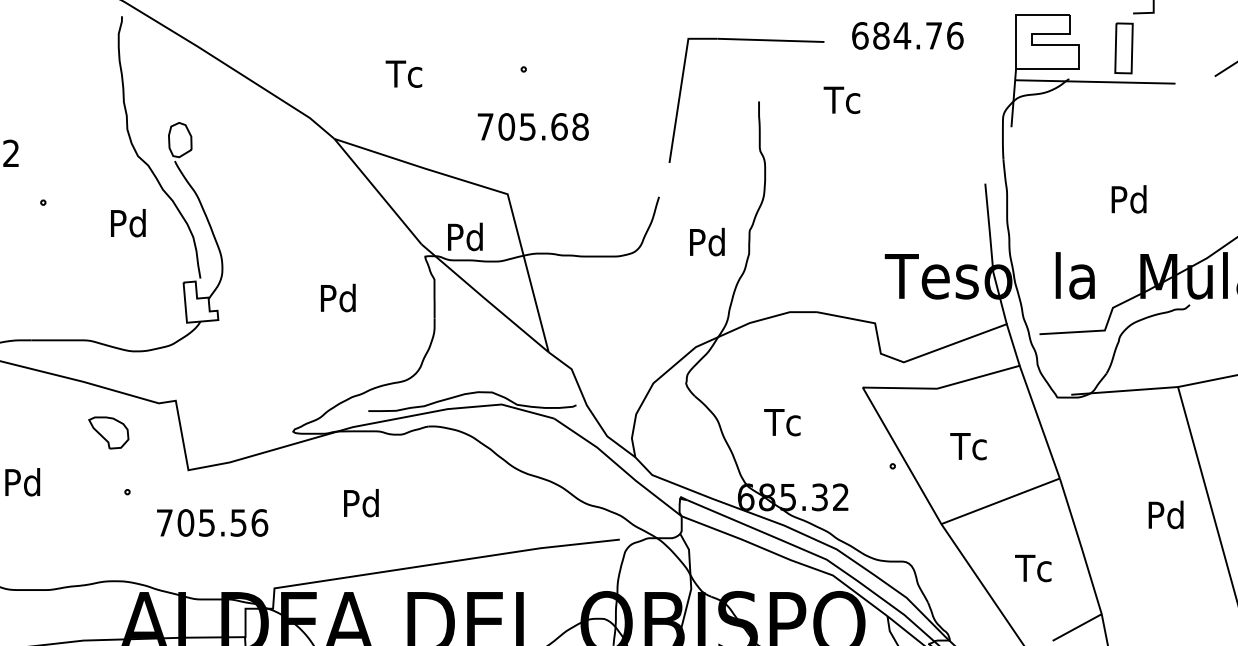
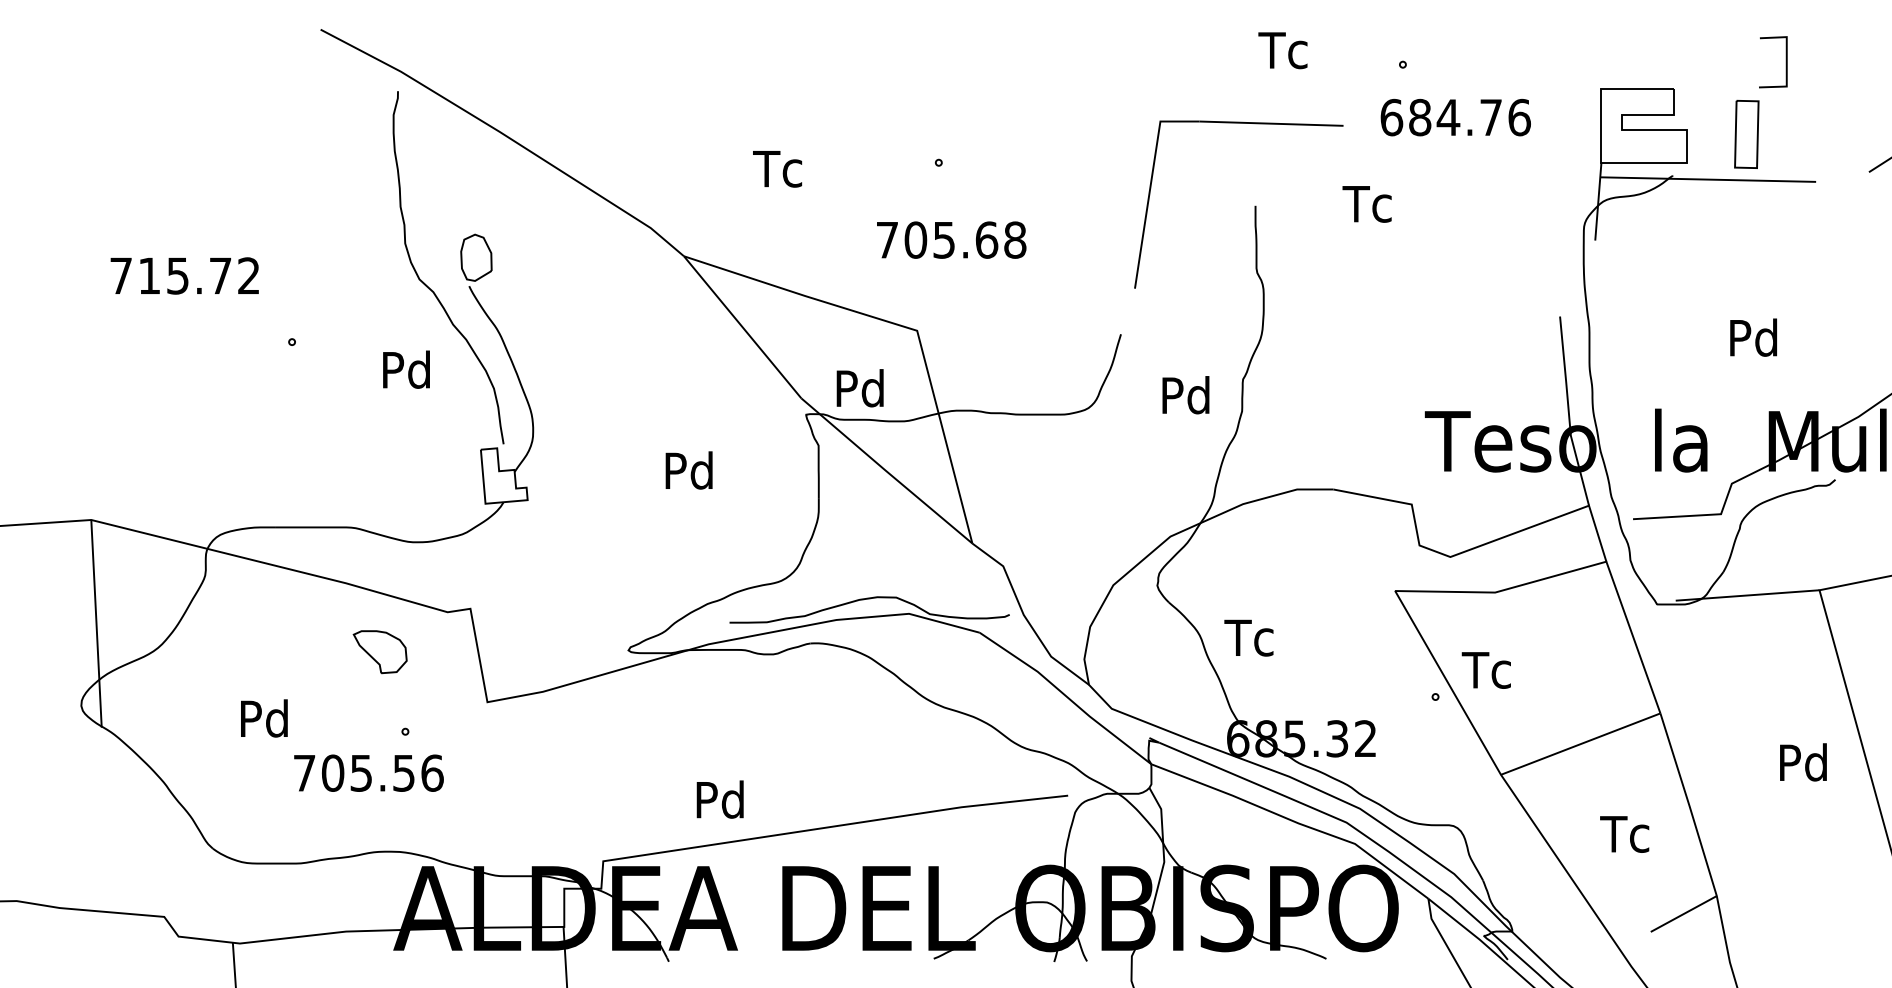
text: (782, 422) -> (1248, 637), moved
text: (967, 446) -> (1485, 670), moved
text: (360, 503) -> (719, 799), moved
text: (212, 522) -> (368, 772), moved

